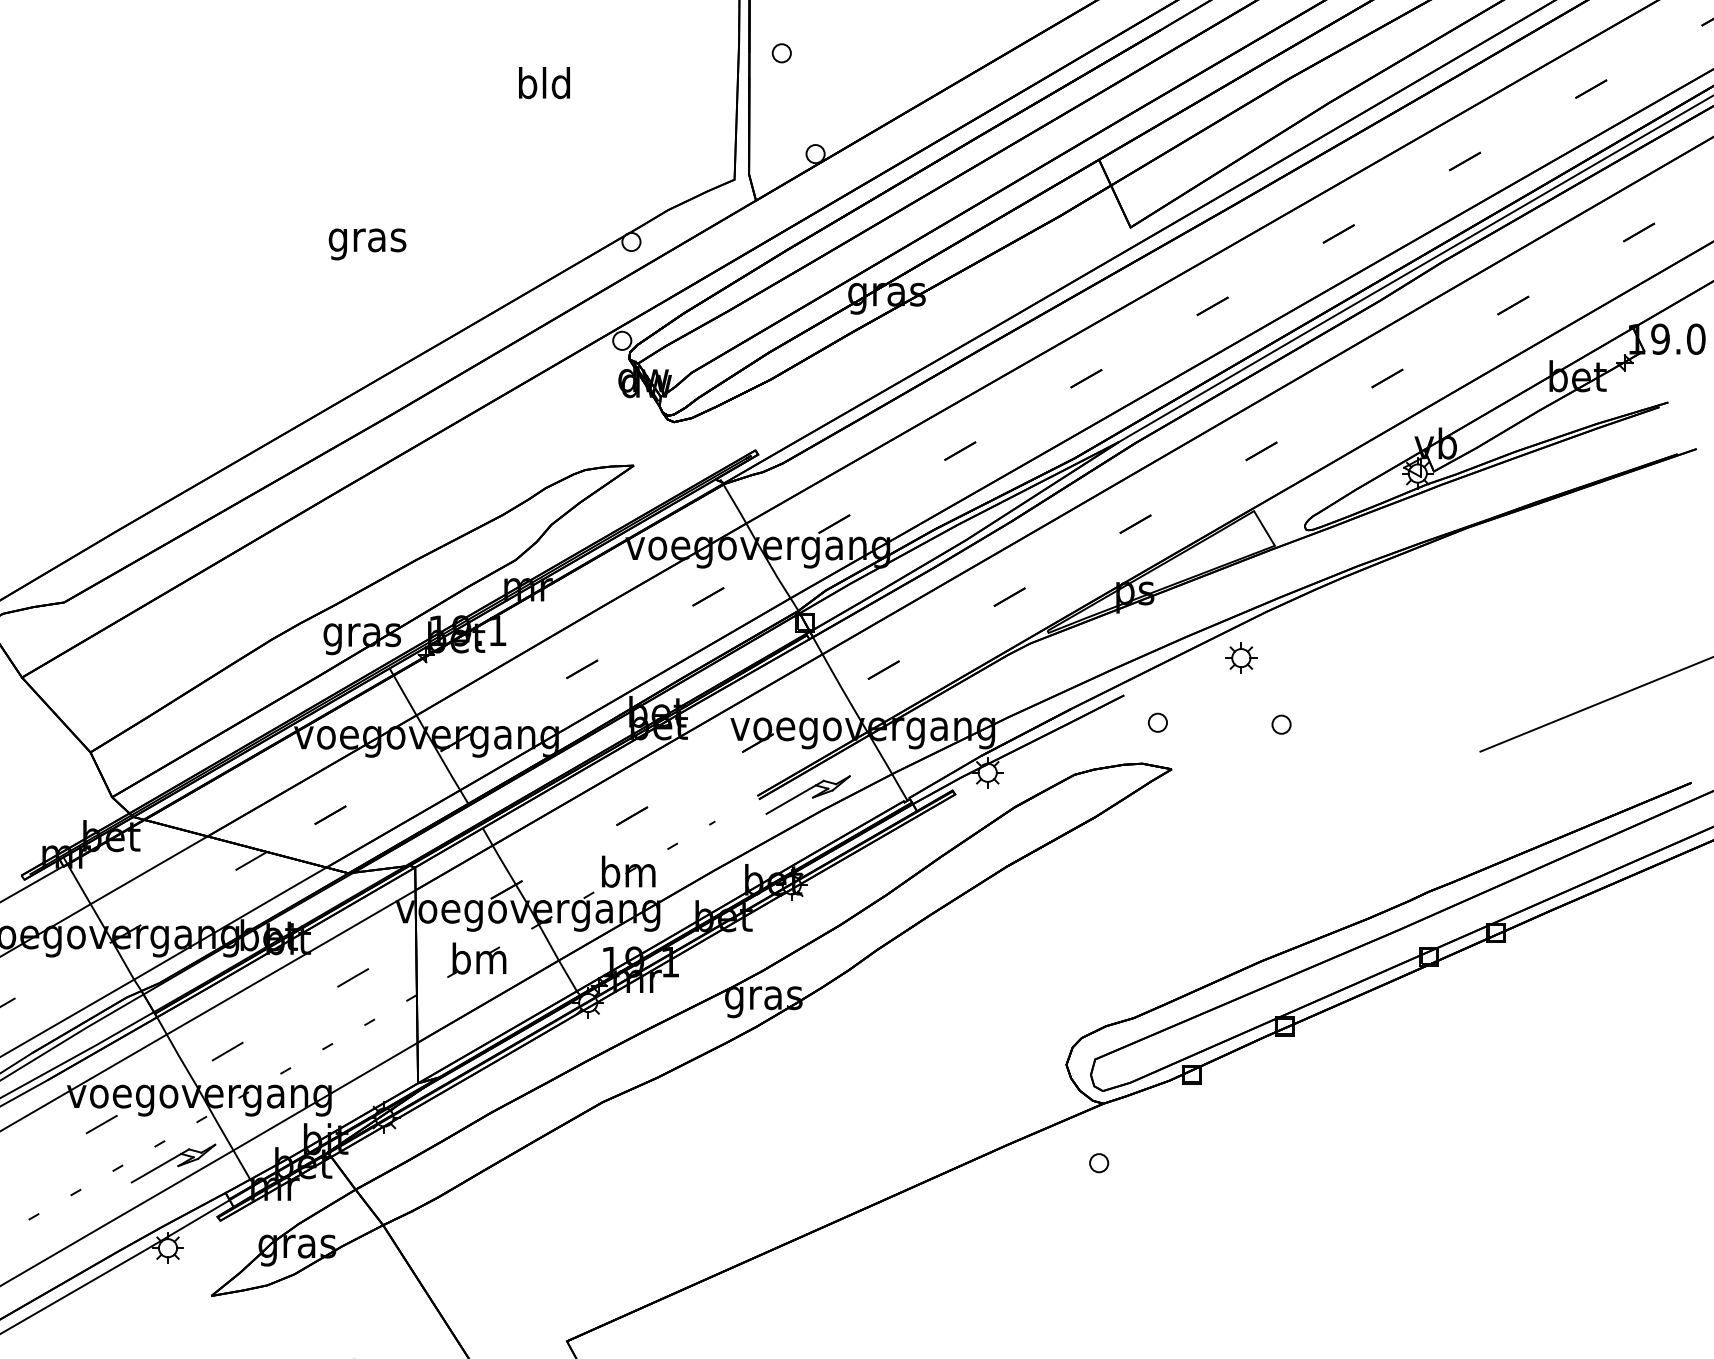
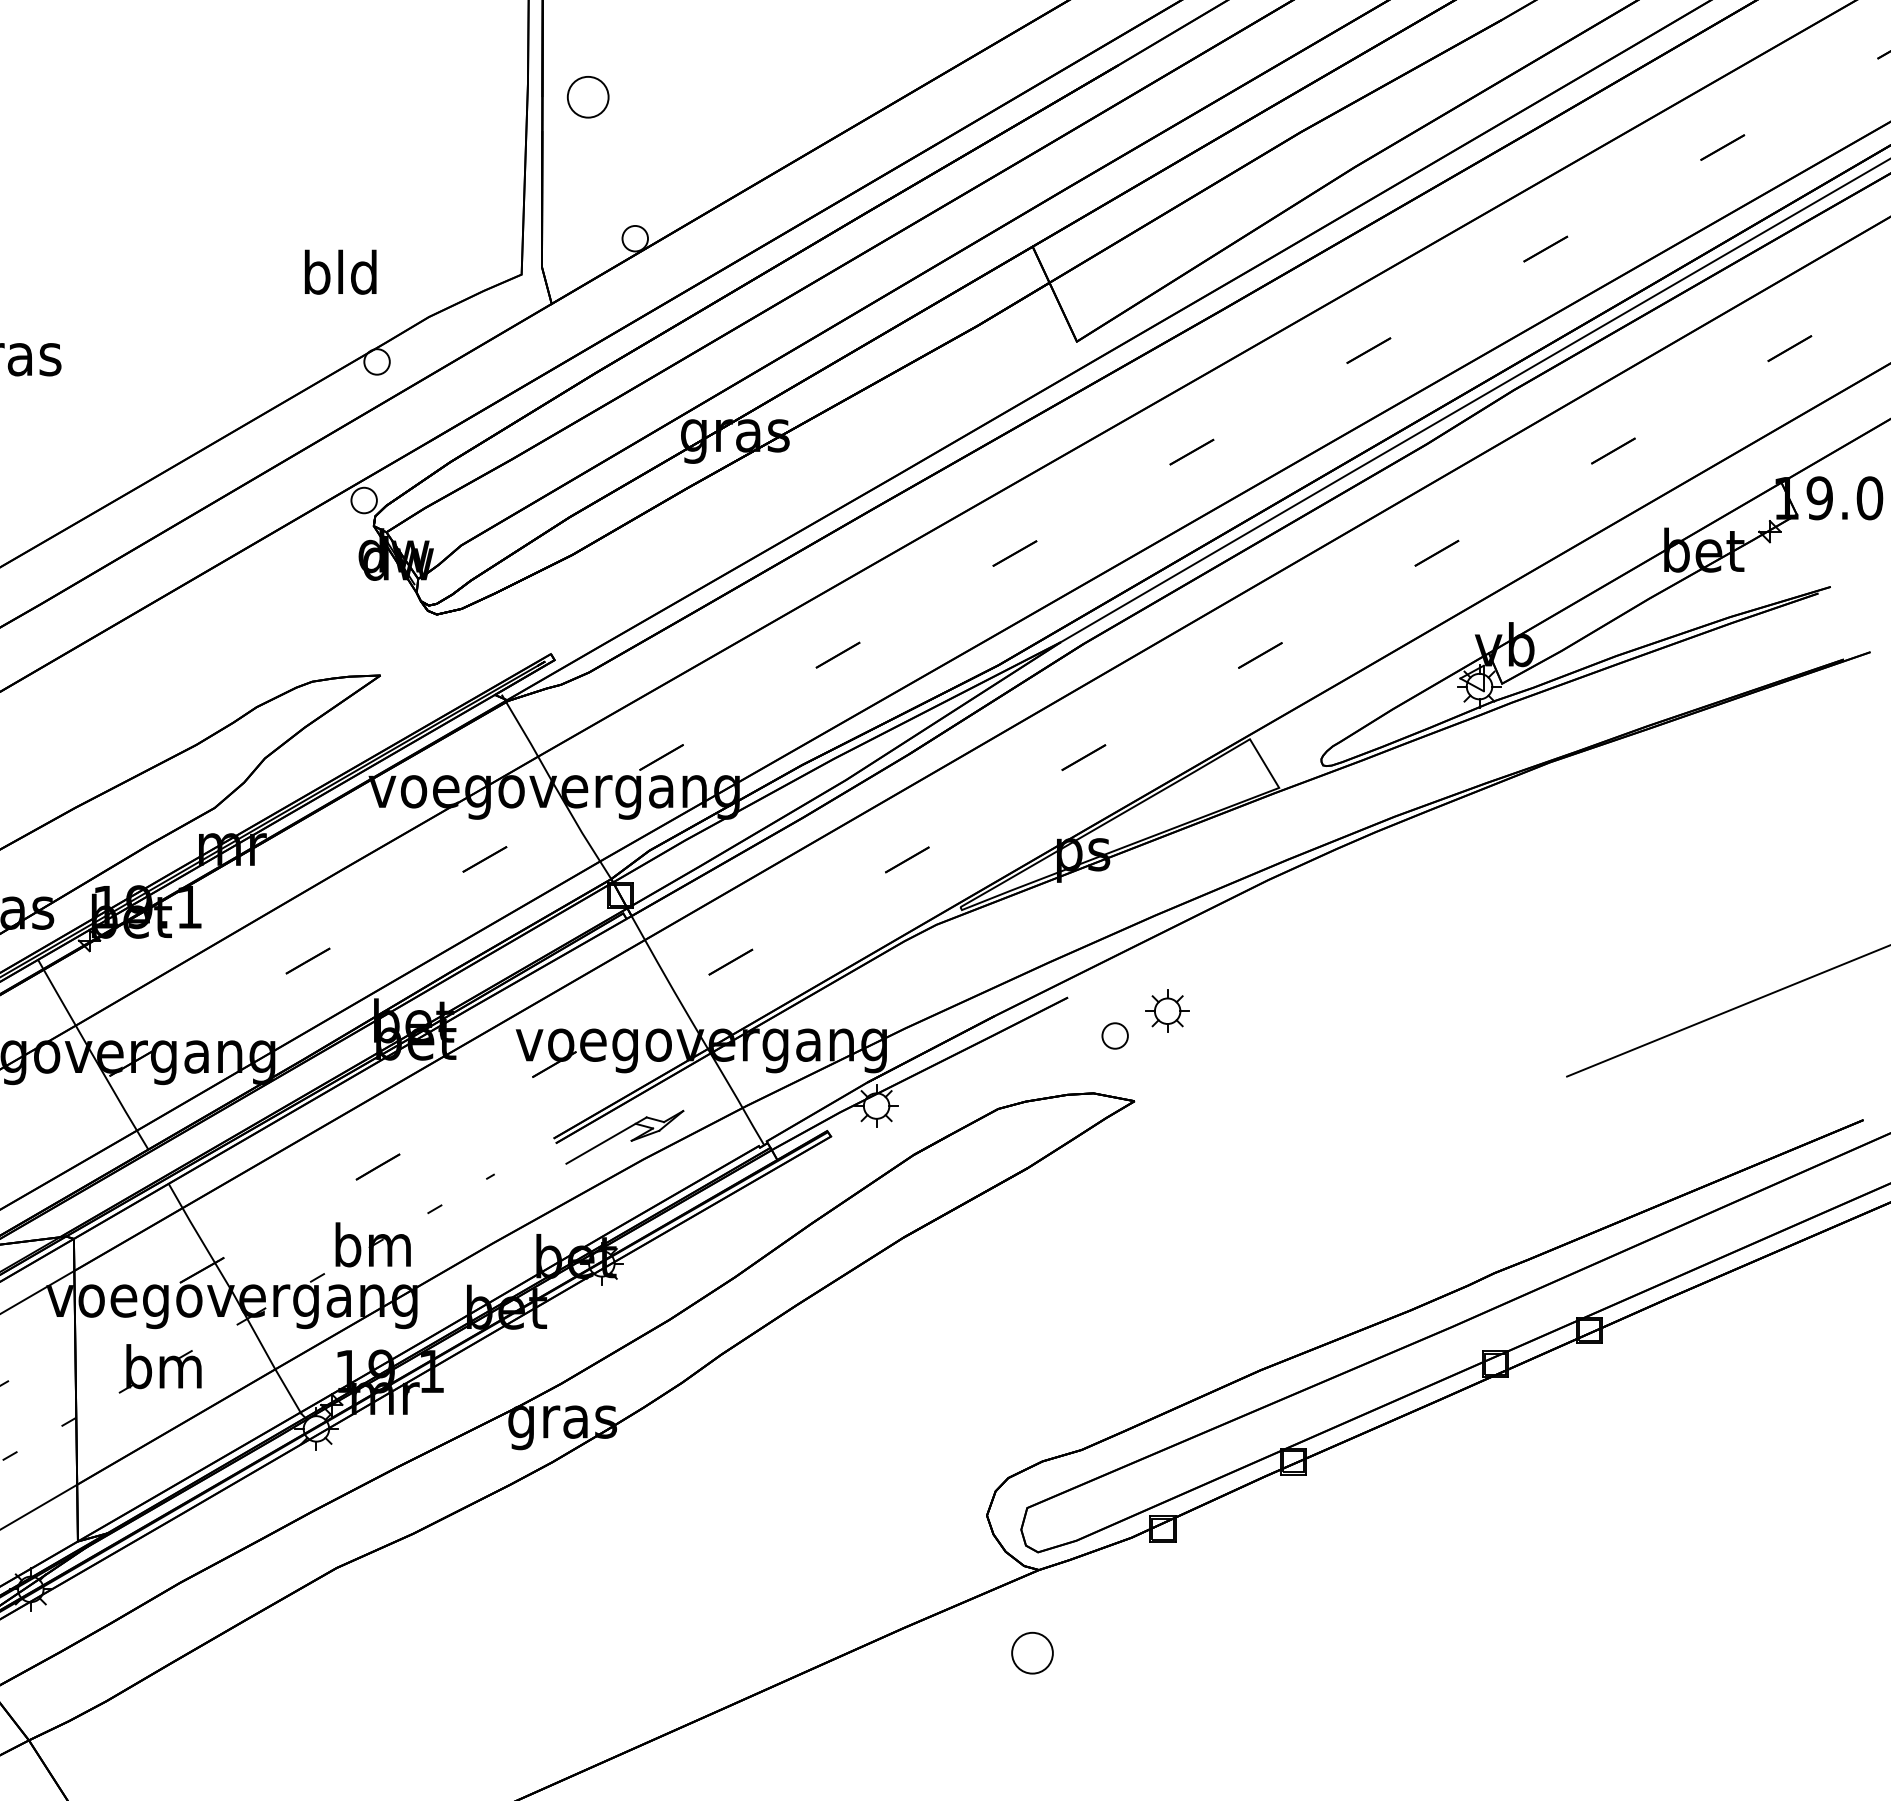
part: (781, 53) -> (587, 97), size x1.6
text: (544, 83) -> (340, 272), moved
part: (1241, 657) -> (1167, 1010), moved
part: (1281, 724) -> (1288, 1038), removed
part: (1099, 1163) -> (1033, 1653), size x1.6

